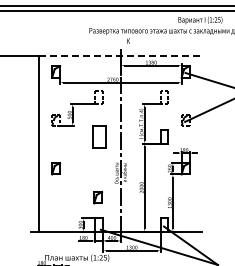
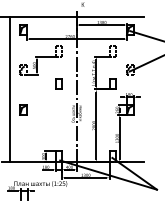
line: (121, 55) -> (77, 16), dashed -> solid
part: (98, 136) -> (58, 83), size x0.62
part: (98, 197) -> (58, 133), removed

